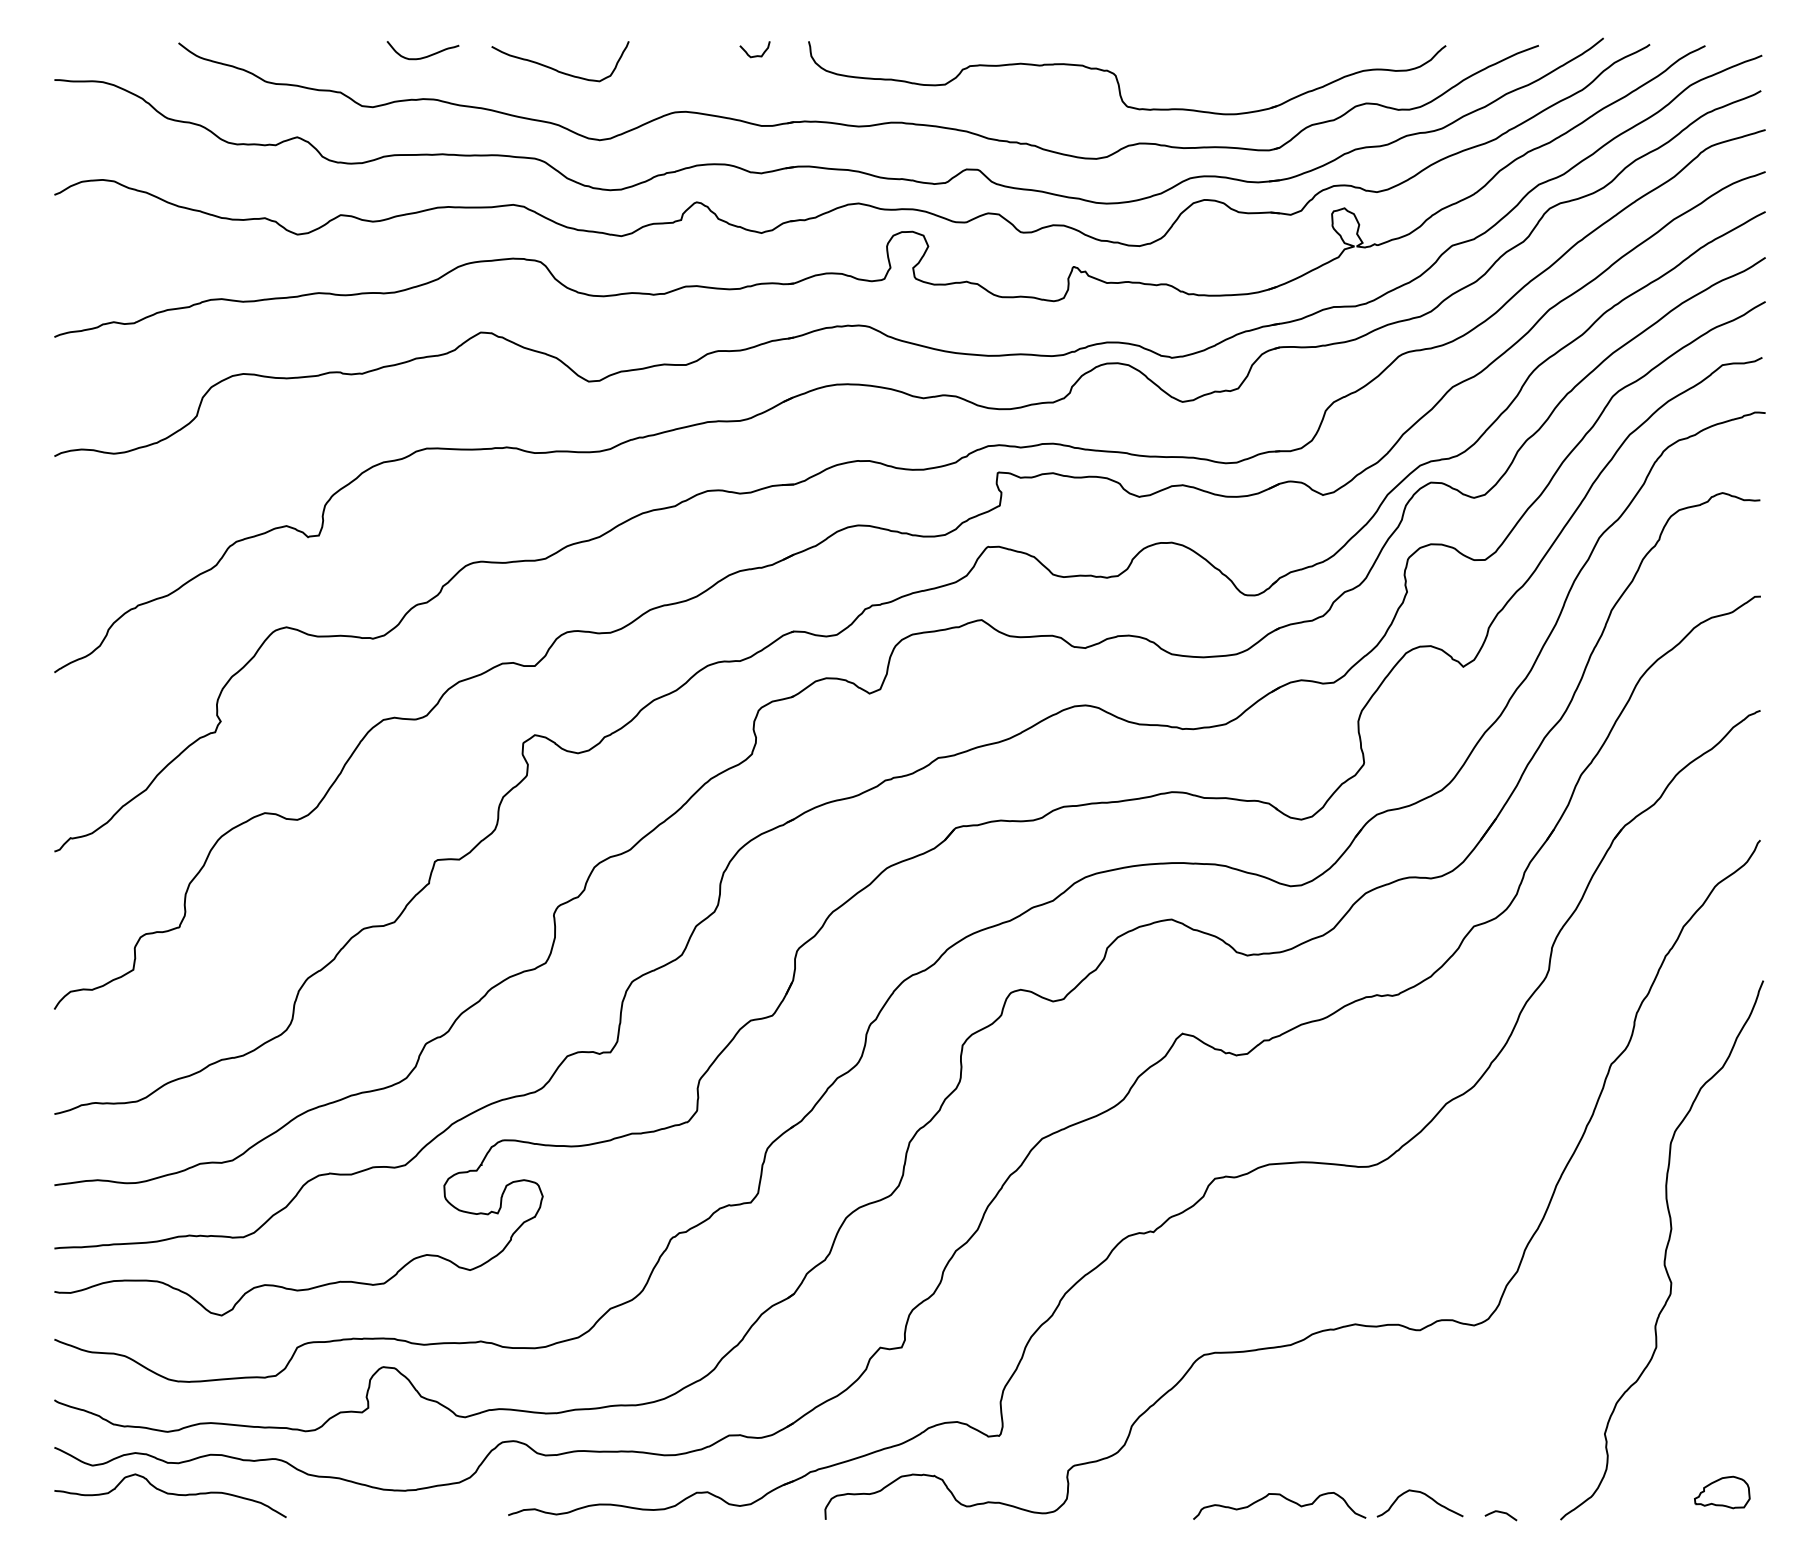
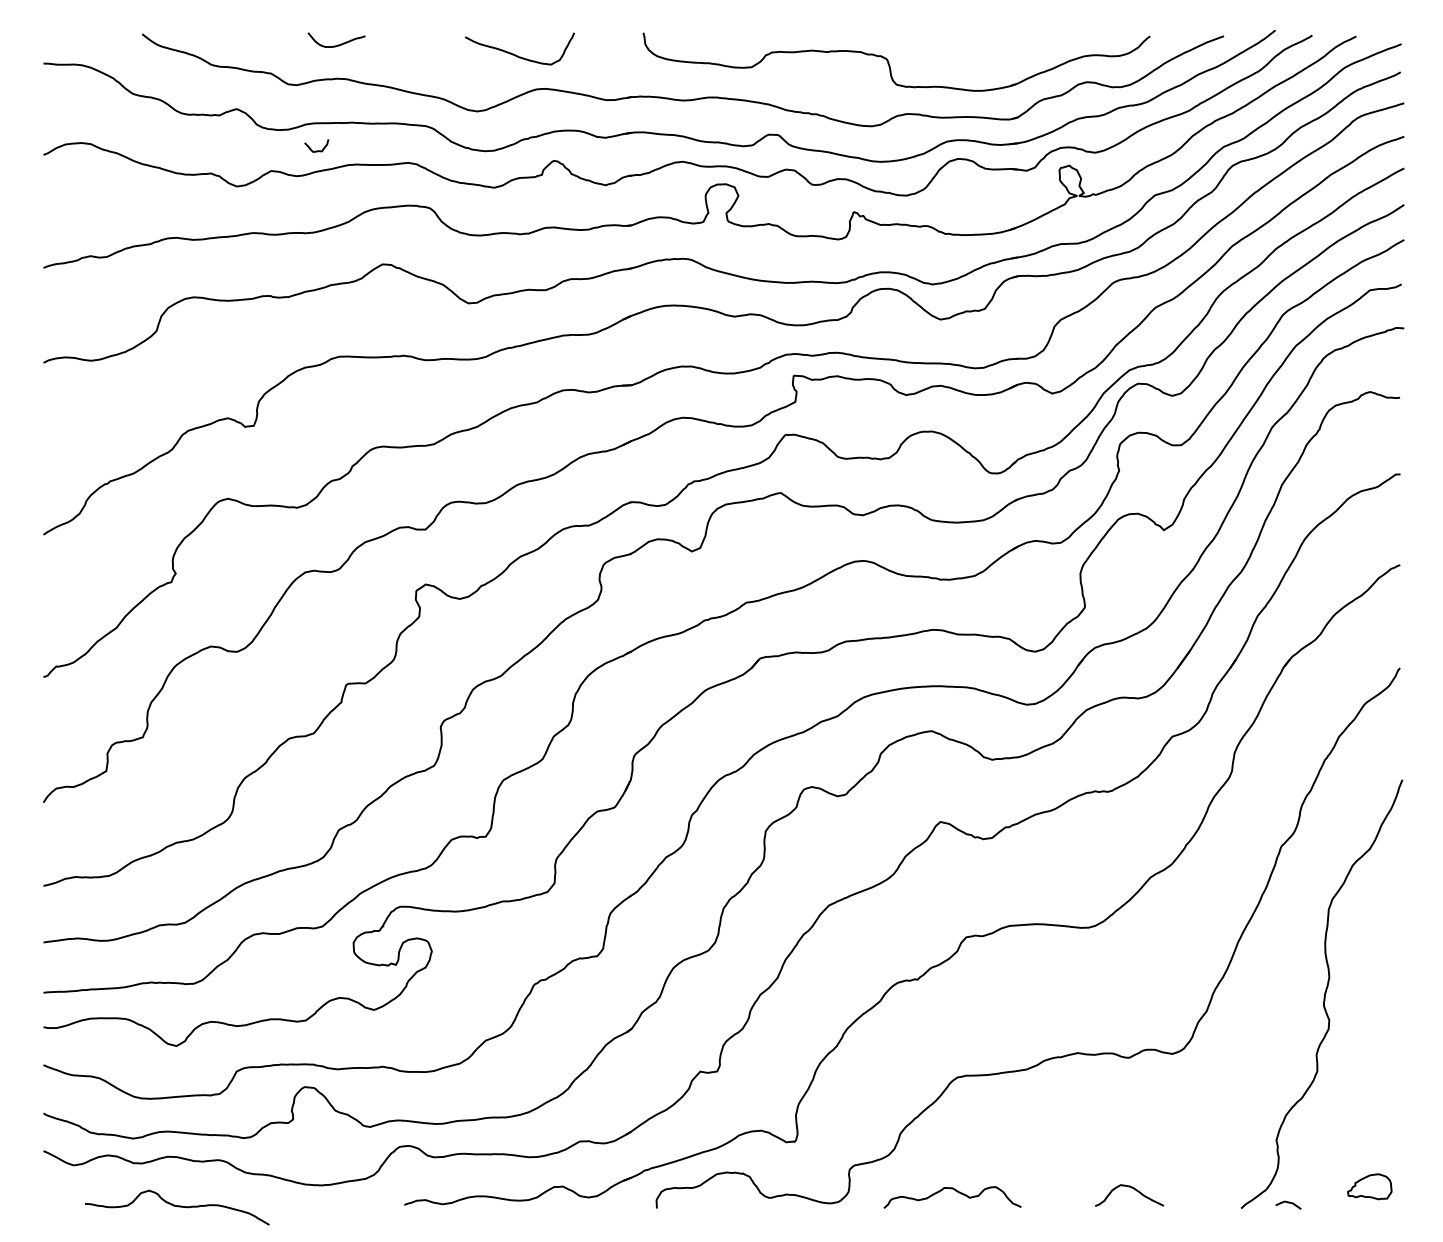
curve: (754, 55) -> (316, 150), moved
curve: (556, 69) -> (516, 55), moved
curve: (170, 1494) -> (177, 1206), moved
curve: (1285, 1499) -> (957, 1192), moved
curve: (1501, 1513) -> (1288, 1203), moved

